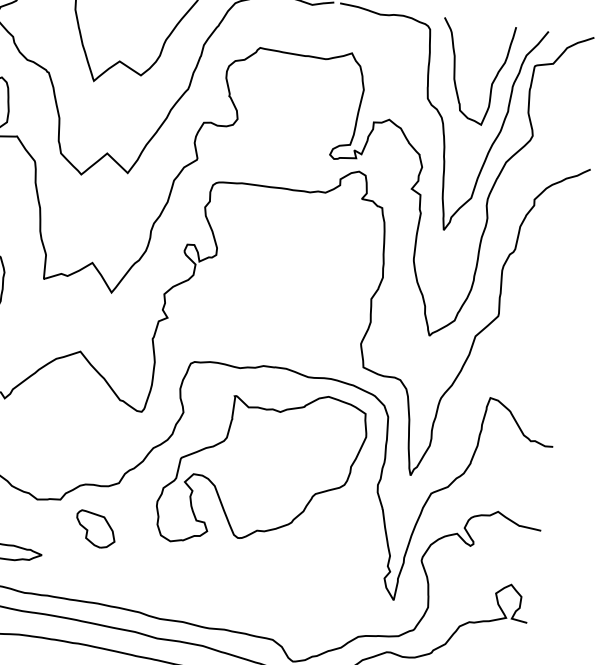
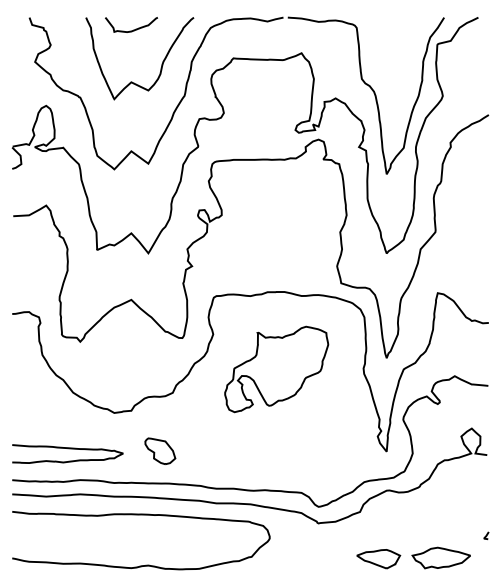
curve: (456, 75) -> (380, 59), removed
part: (261, 470) -> (276, 369), size x0.7
part: (96, 528) -> (160, 450), moved

